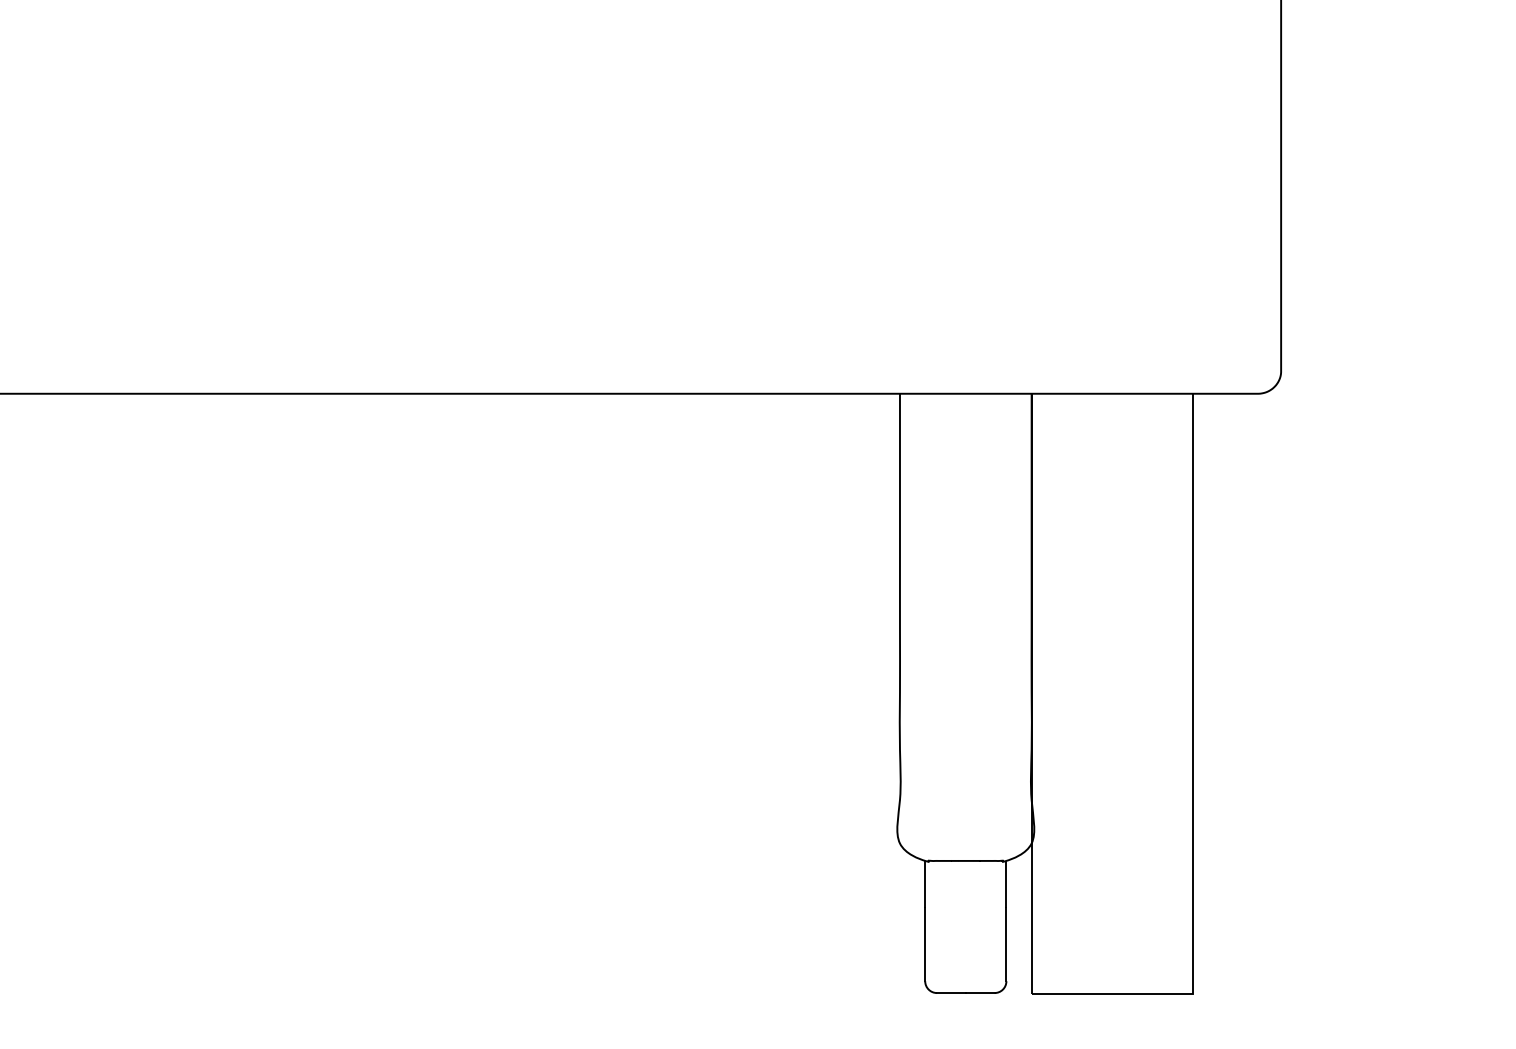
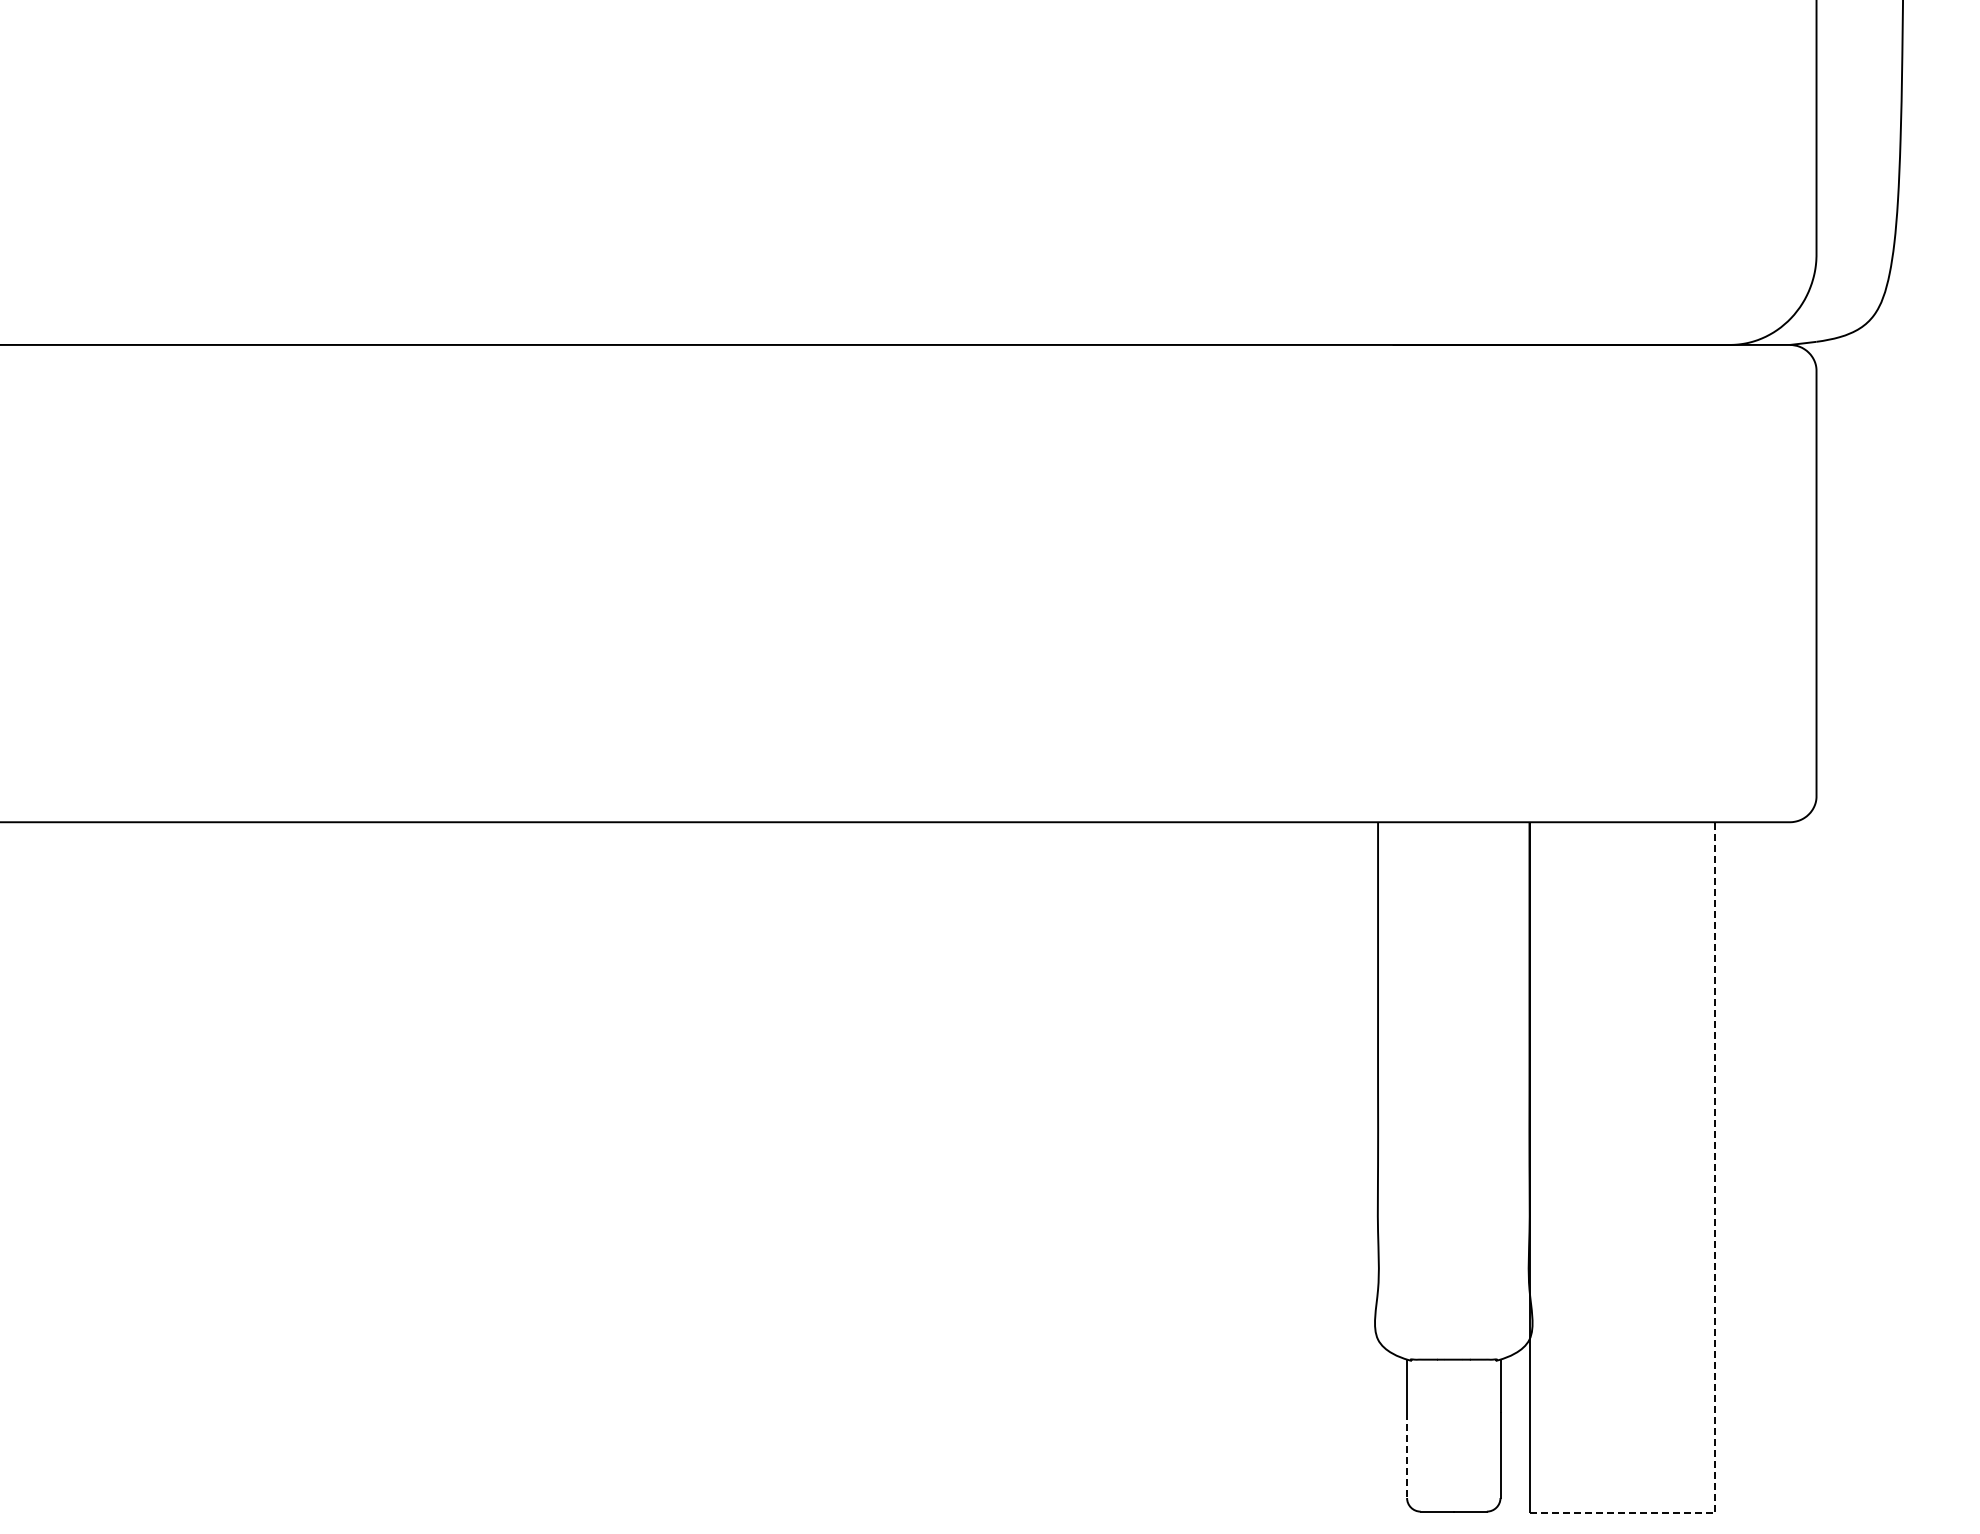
line: (1193, 775) -> (1715, 1261), solid -> dashed
line: (925, 945) -> (1407, 1456), solid -> dashed

